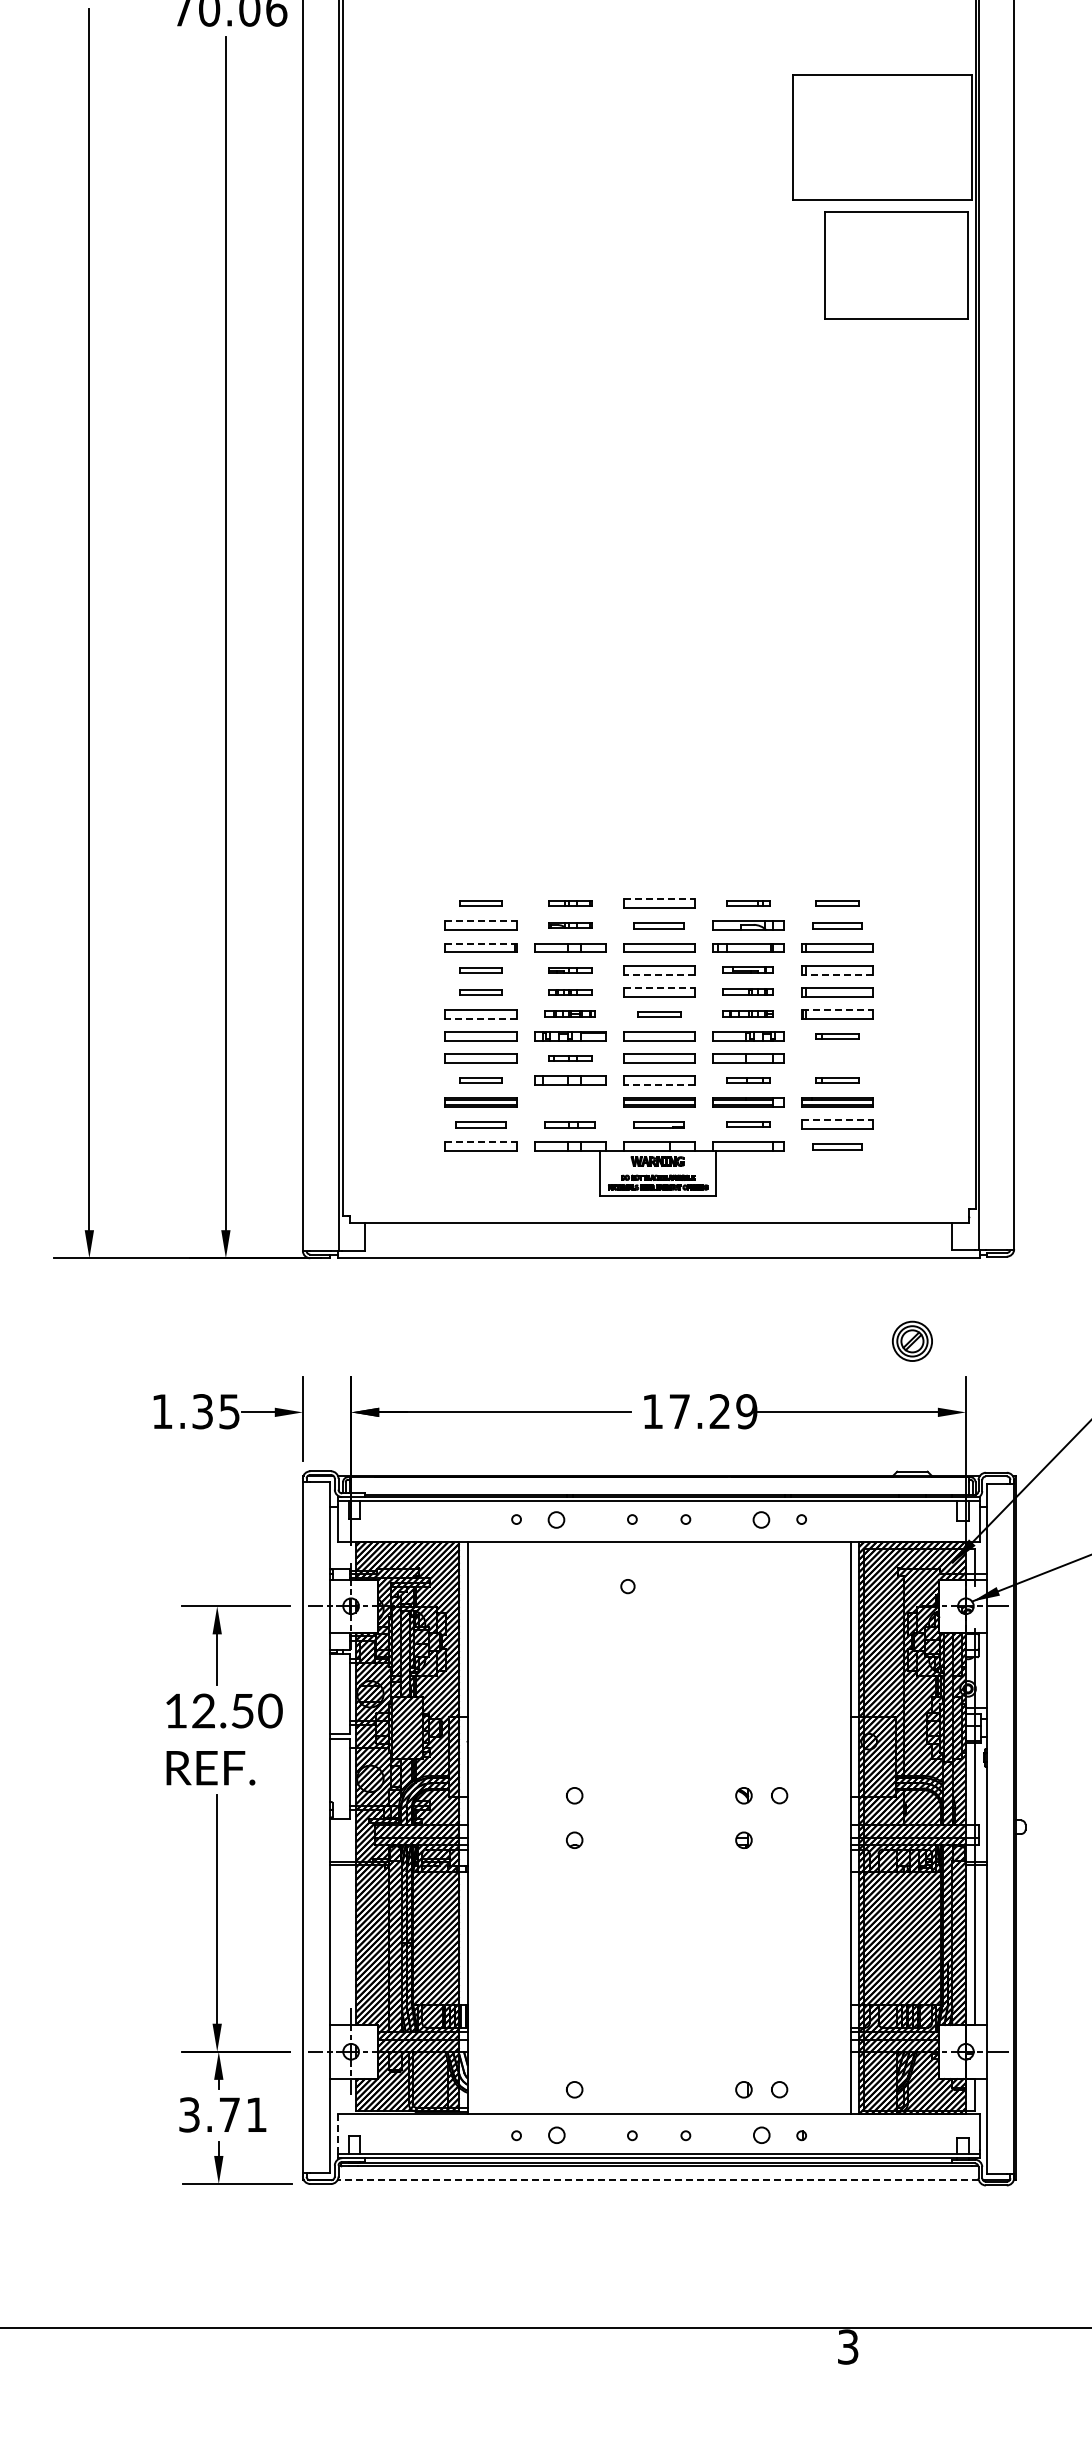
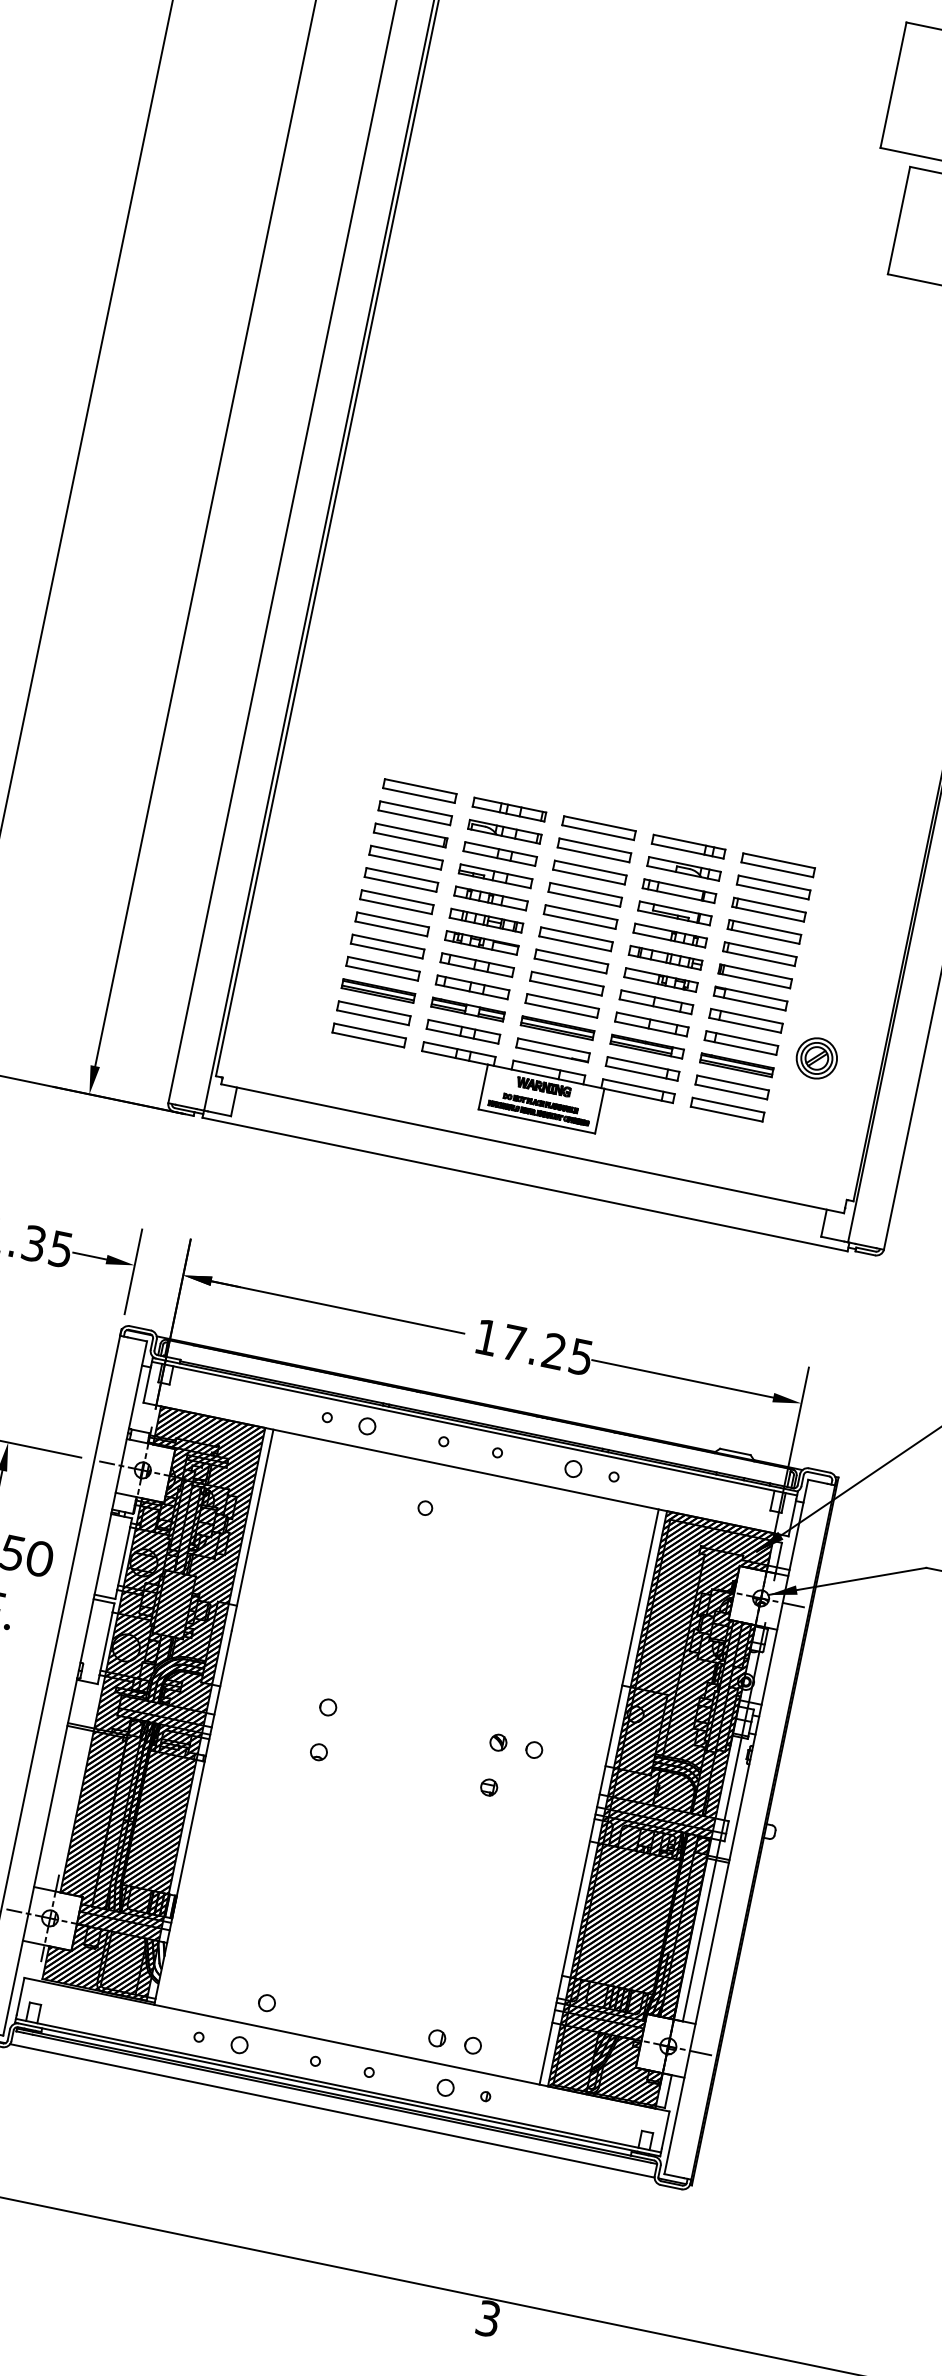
line: (659, 899) -> (600, 823), dashed -> solid
part: (480, 903) -> (419, 790), size x1.67
part: (570, 903) -> (509, 809), size x1.67
part: (748, 903) -> (688, 846), size x1.67
part: (837, 903) -> (778, 864), size x1.67
line: (481, 921) -> (416, 808), dashed -> solid
part: (570, 925) -> (505, 831), size x1.67
part: (659, 925) -> (594, 850), size x1.43
part: (837, 925) -> (773, 887), size x1.43
line: (481, 943) -> (412, 831), dashed -> solid
part: (480, 970) -> (405, 858), size x1.67
part: (570, 970) -> (495, 876), size x1.67
part: (748, 970) -> (674, 913), size x1.43
line: (659, 974) -> (584, 899), dashed -> solid
line: (837, 974) -> (763, 936), dashed -> solid
line: (659, 987) -> (581, 912), dashed -> solid
part: (480, 992) -> (400, 880), size x1.67
part: (570, 992) -> (491, 898), size x1.67
part: (748, 992) -> (670, 935), size x1.43
line: (837, 1009) -> (756, 971), dashed -> solid
part: (570, 1014) -> (486, 920), size x1.43
part: (659, 1014) -> (576, 939), size x1.67
part: (748, 1014) -> (665, 958), size x1.43
line: (481, 1018) -> (396, 906), dashed -> solid
part: (837, 1036) -> (750, 998), size x1.67
part: (570, 1058) -> (477, 965), size x1.67
part: (837, 1058) -> (746, 1020), added
part: (480, 1080) -> (382, 968), size x1.67
part: (748, 1080) -> (651, 1024), size x1.67
part: (837, 1080) -> (741, 1042), size x1.67
line: (659, 1085) -> (561, 1010), dashed -> solid
part: (570, 1102) -> (468, 1009), added
line: (837, 1120) -> (733, 1083), dashed -> solid
part: (480, 1124) -> (373, 1012), size x1.43
part: (570, 1124) -> (463, 1031), size x1.43
part: (659, 1124) -> (553, 1050), size x1.43
part: (748, 1124) -> (642, 1068), size x1.67
line: (481, 1142) -> (370, 1031), dashed -> solid
part: (837, 1146) -> (727, 1109), size x1.43
part: (912, 1340) -> (817, 1057), moved
text: (746, 1411) -> (581, 1356), 17.29 -> 17.25
line: (338, 2132) -> (20, 1996), dashed -> solid
line: (657, 2179) -> (331, 2110), dashed -> solid

